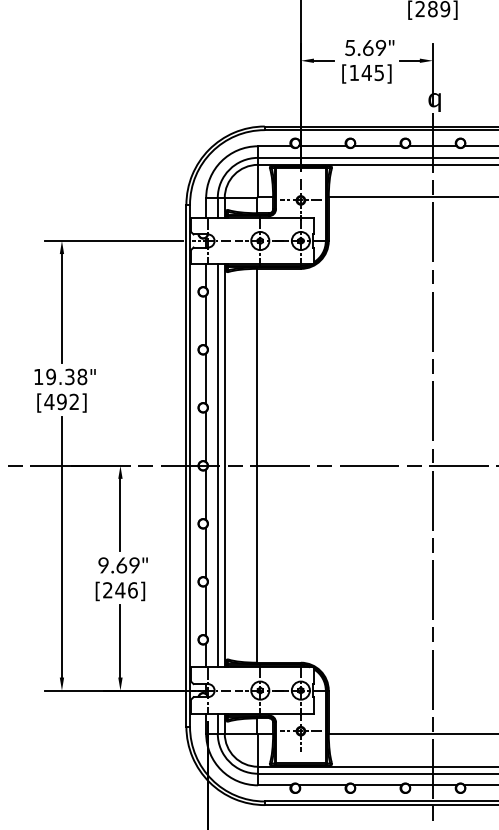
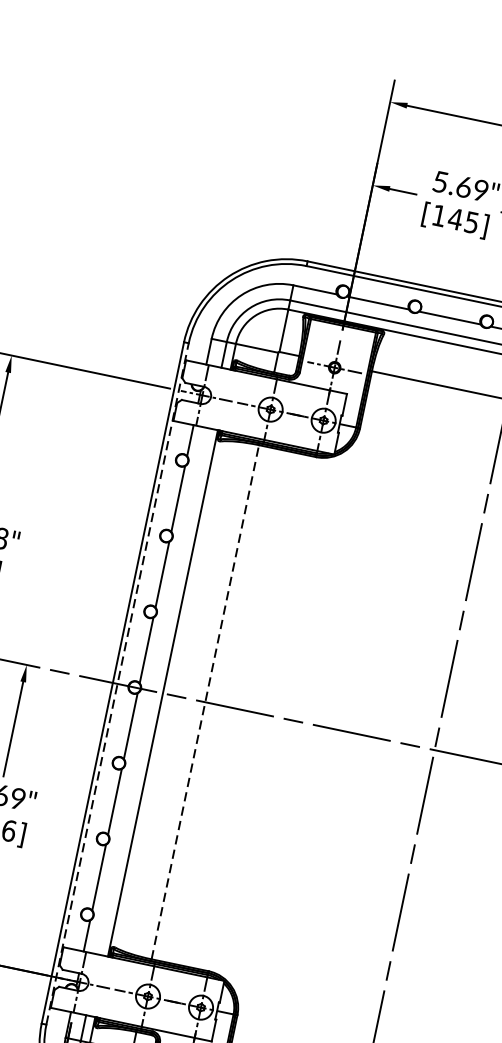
line: (190, 465) -> (118, 683), solid -> dashed
line: (217, 465) -> (153, 691), removed
line: (257, 465) -> (205, 701), solid -> dashed

